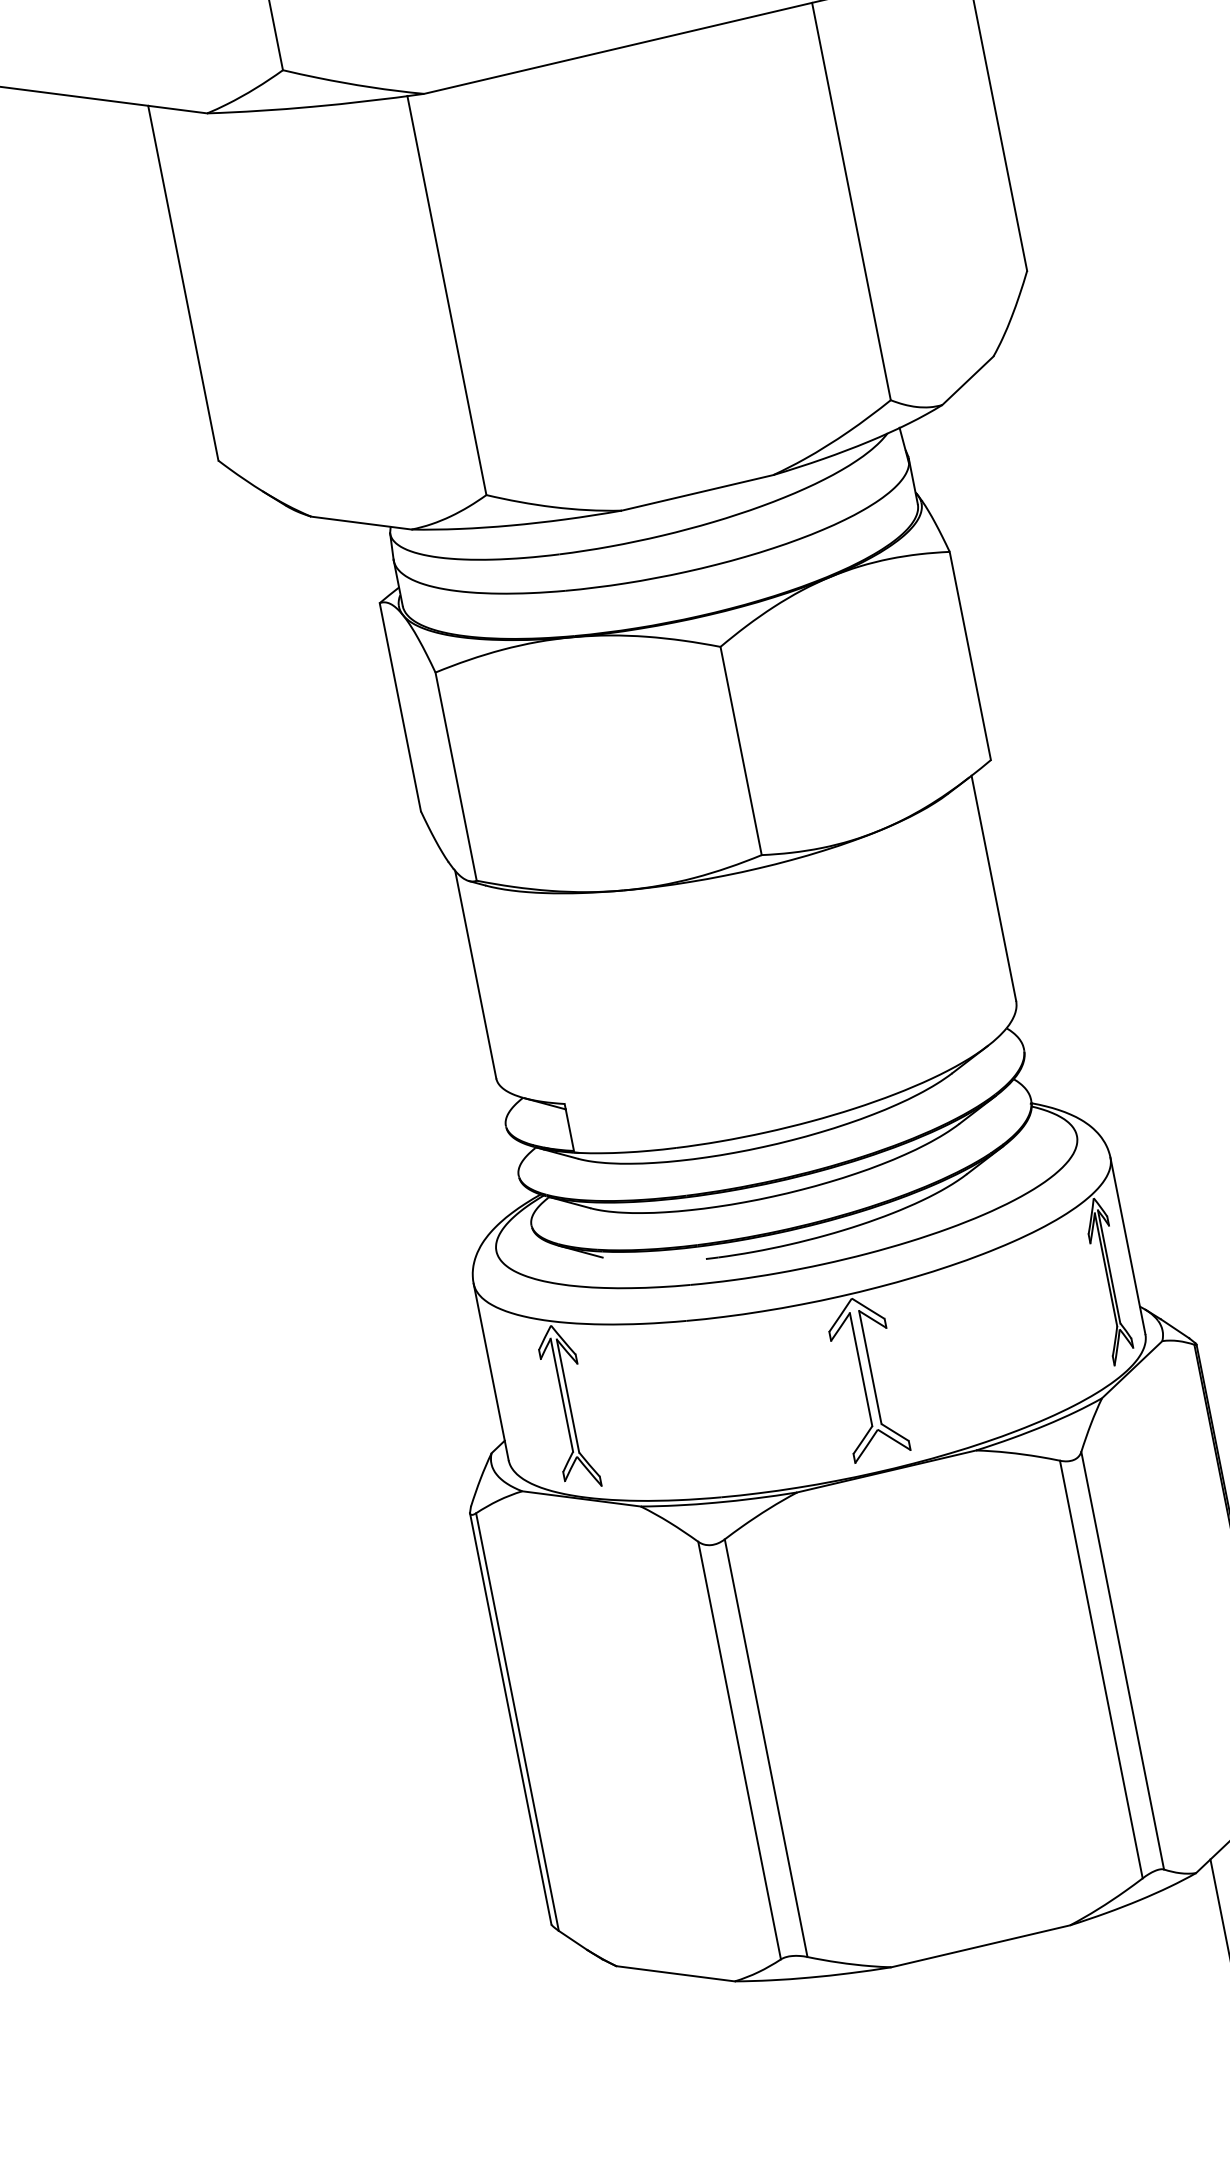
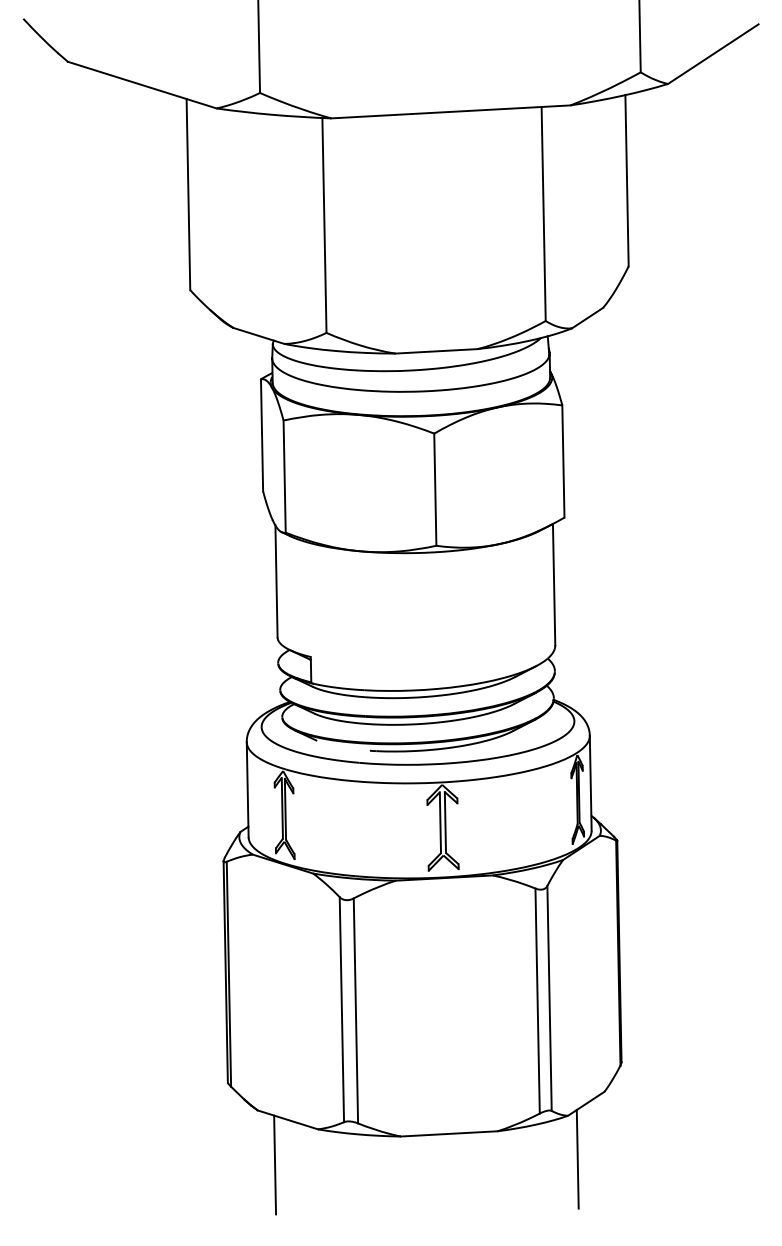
line: (667, 2060) -> (275, 1164), added

